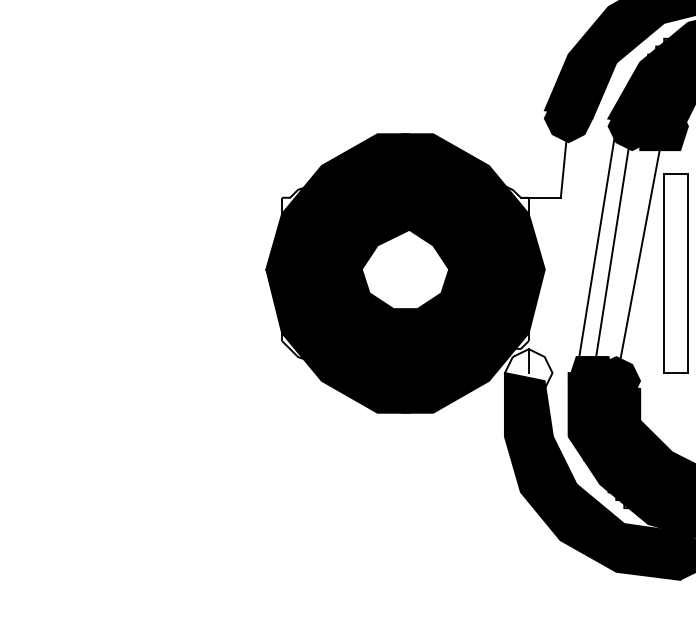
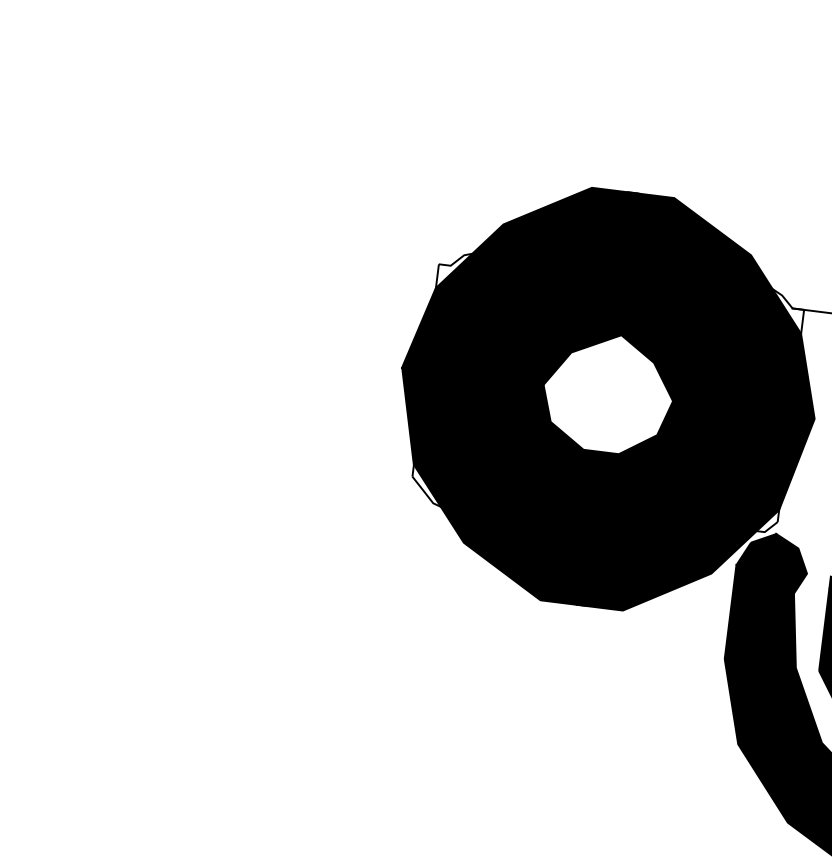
fill: (528, 372) -> (771, 568), added

